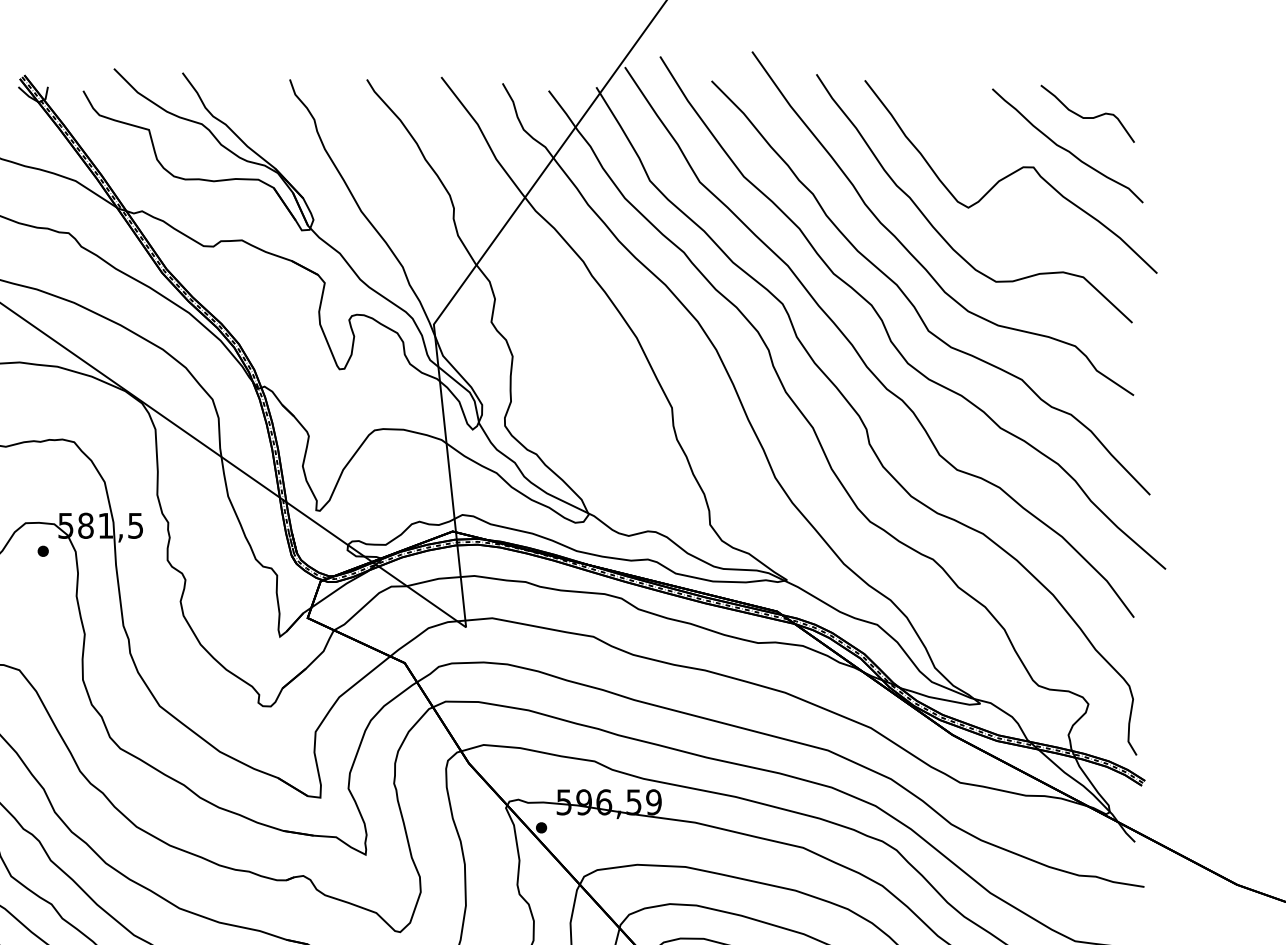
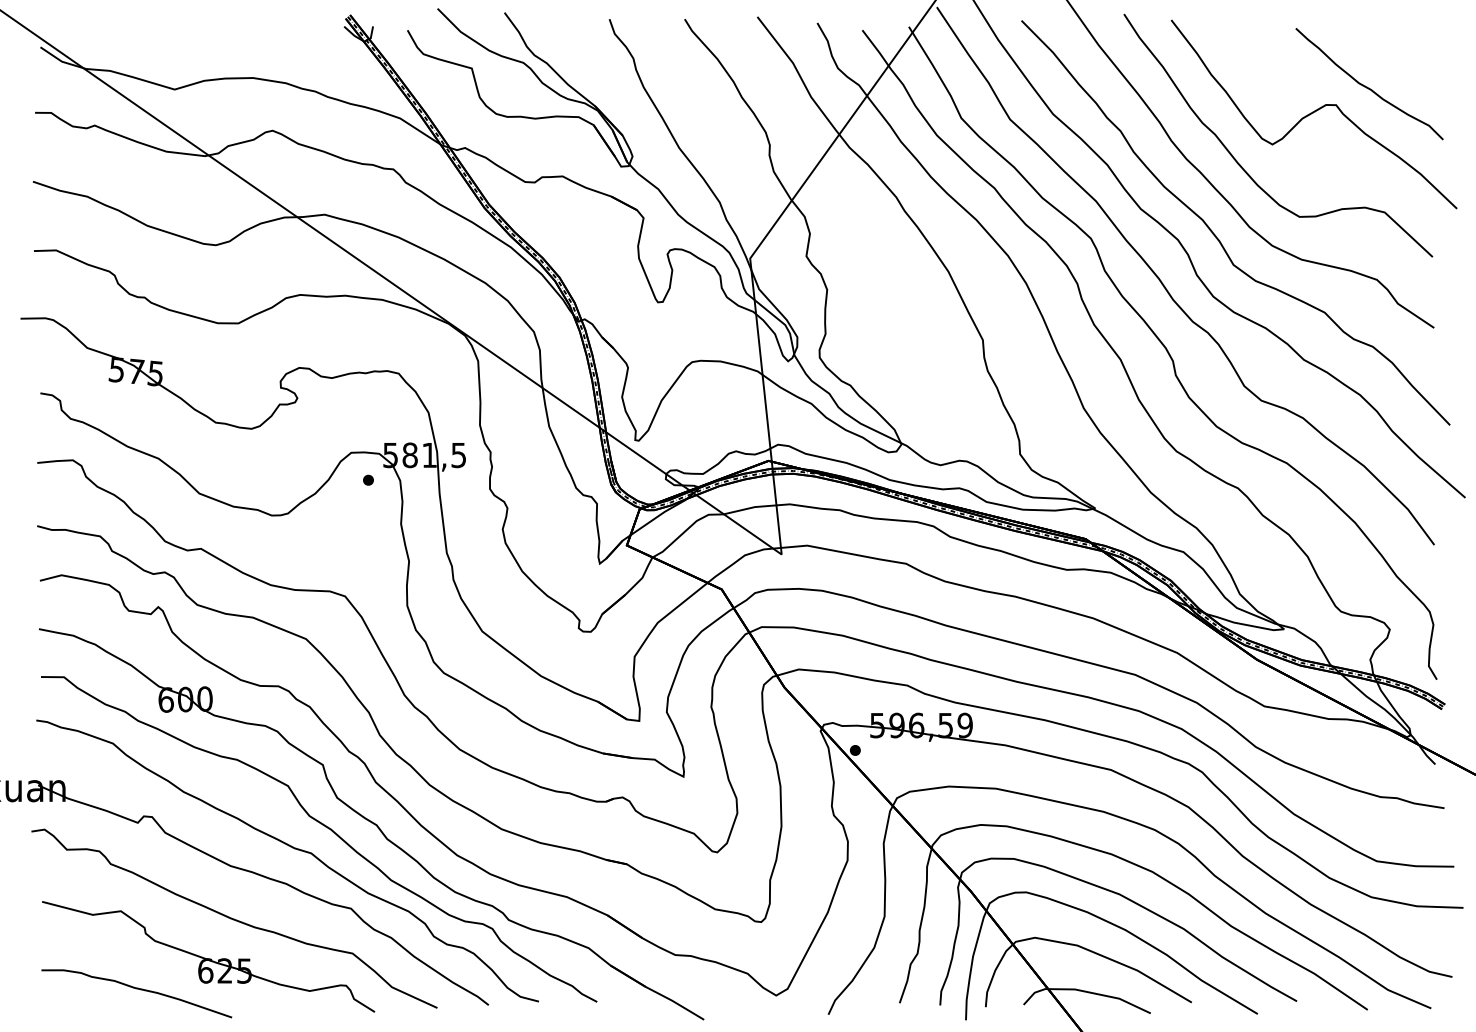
curve: (1088, 117) -> (1389, 56), removed

